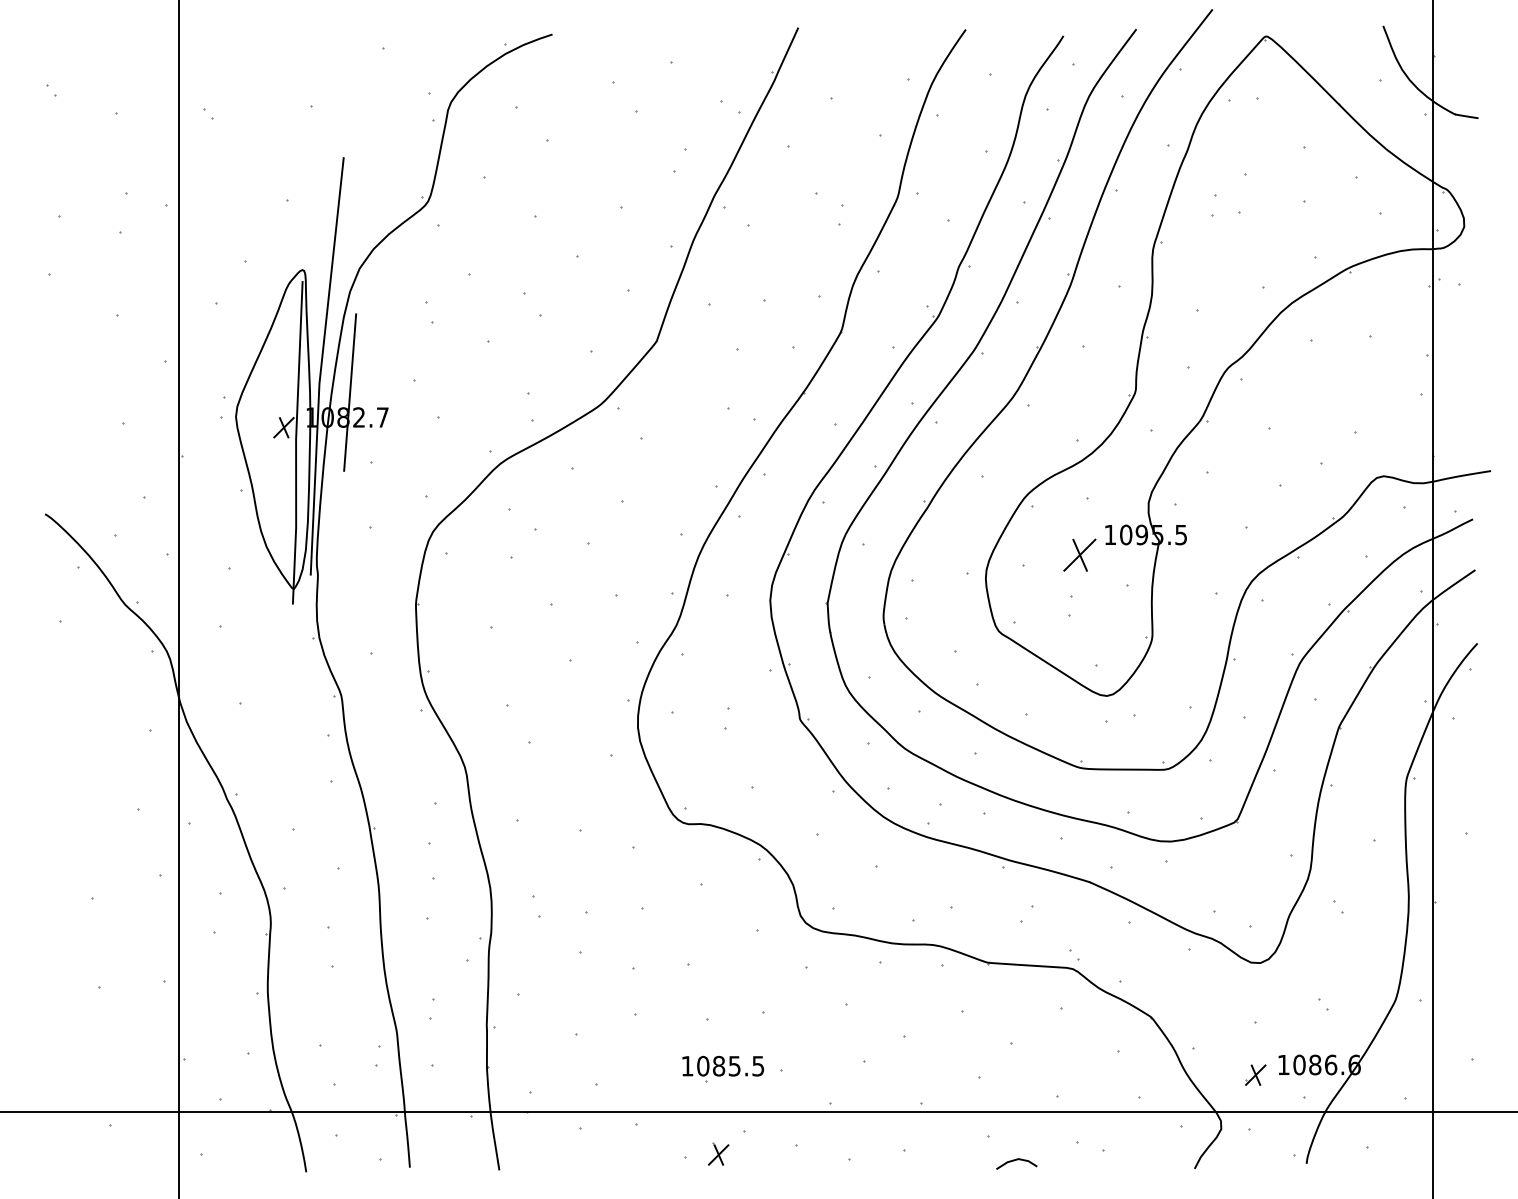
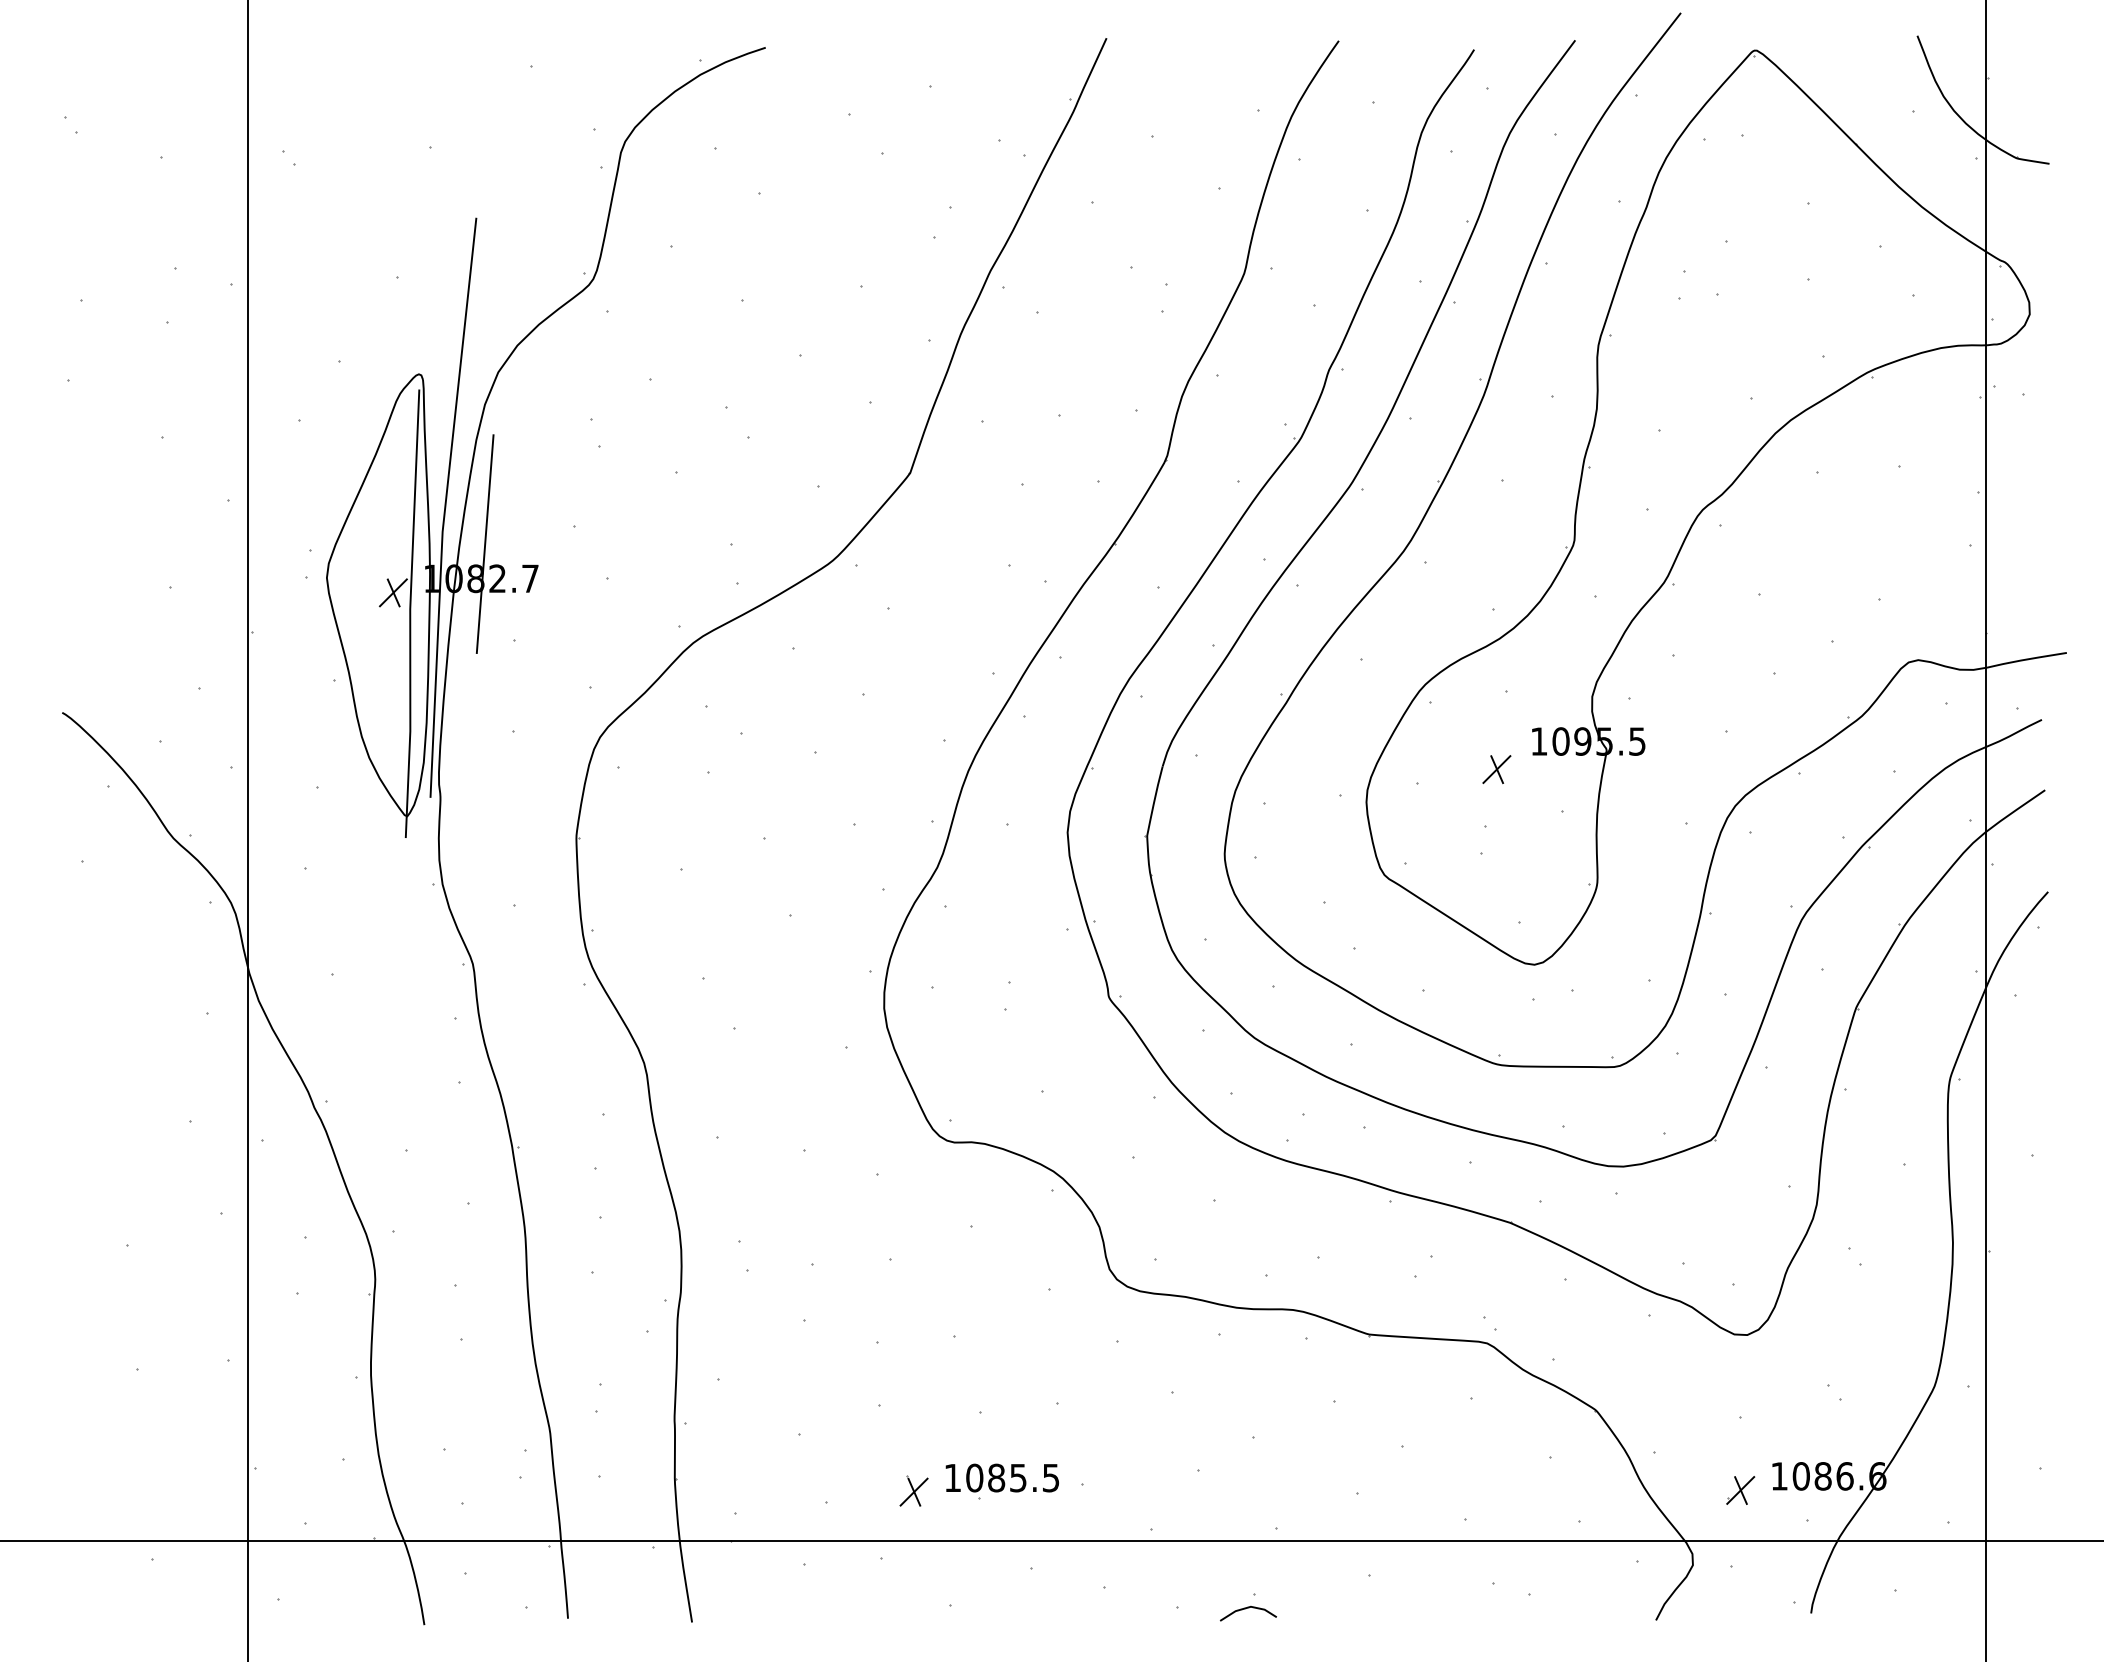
part: (1079, 555) -> (1496, 769), size x0.62
part: (718, 1153) -> (913, 1490), moved
line: (1016, 1160) -> (1248, 1608), moved

